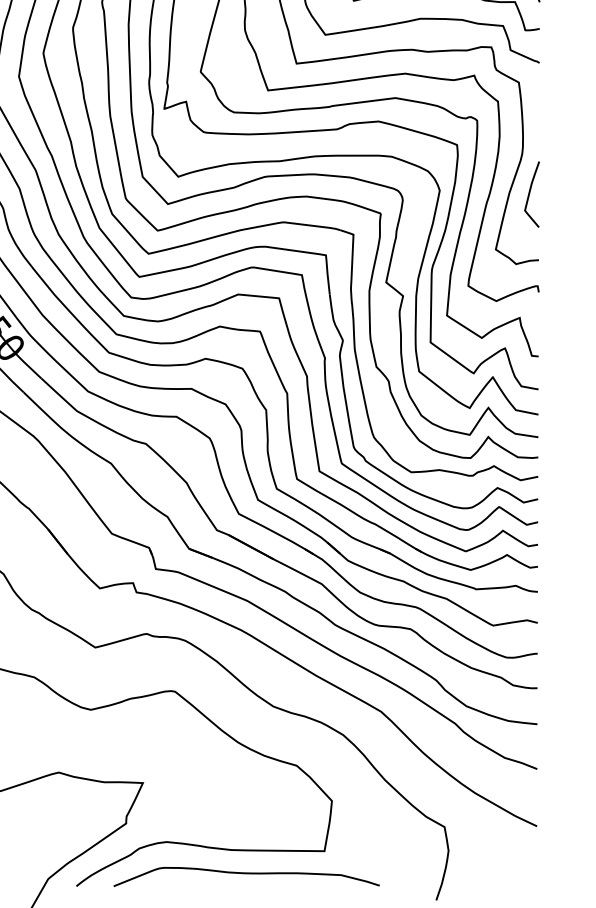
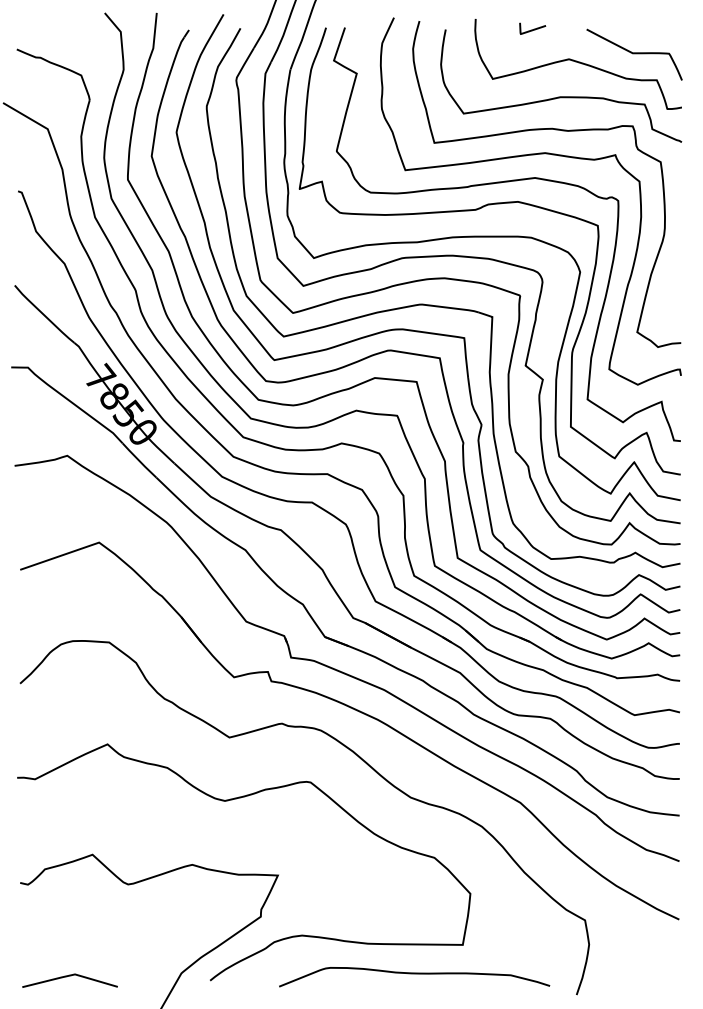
curve: (530, 193) -> (672, 275), removed
curve: (246, 874) -> (414, 974), moved

